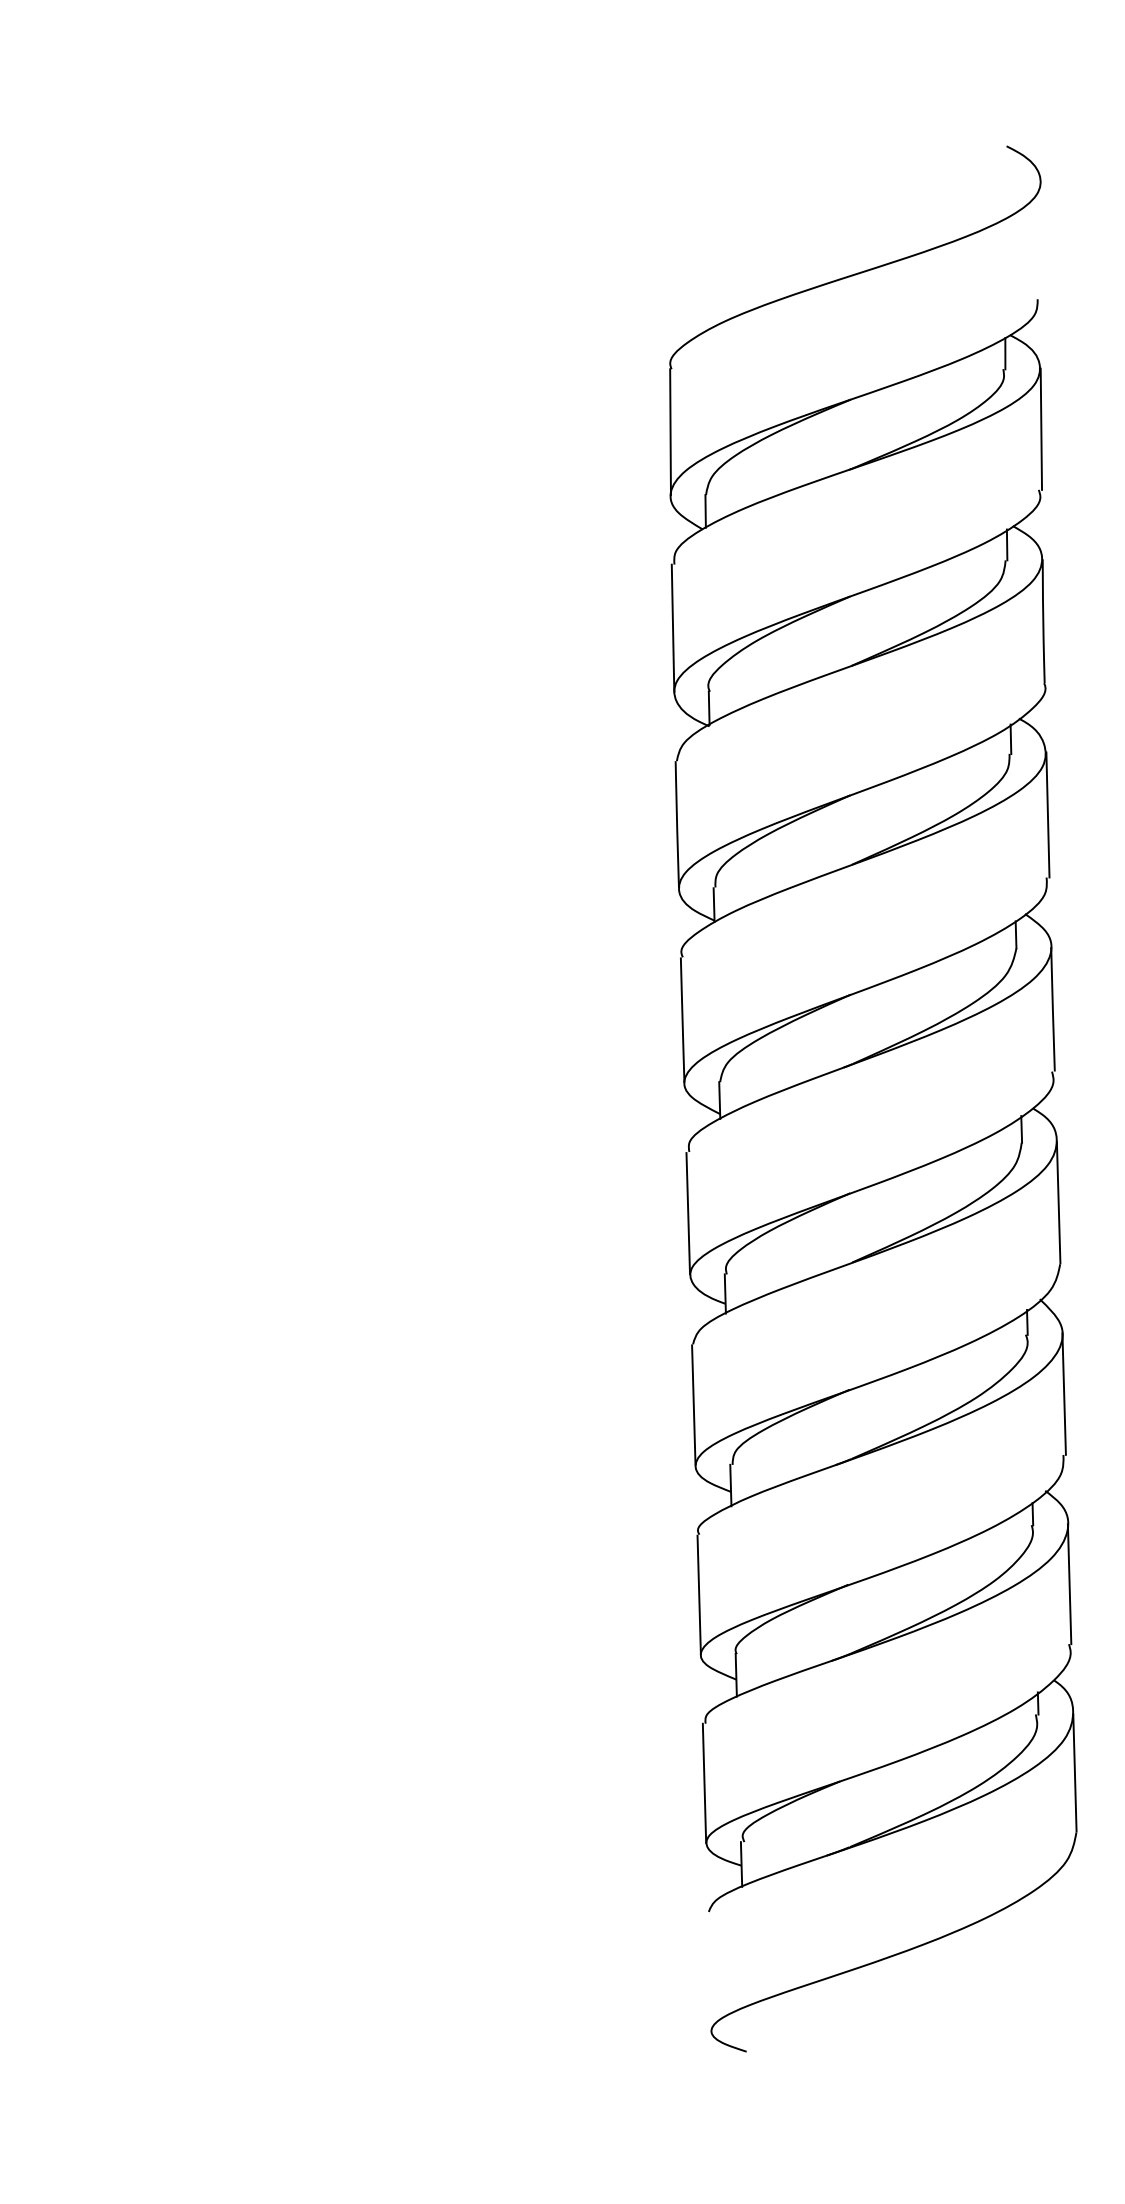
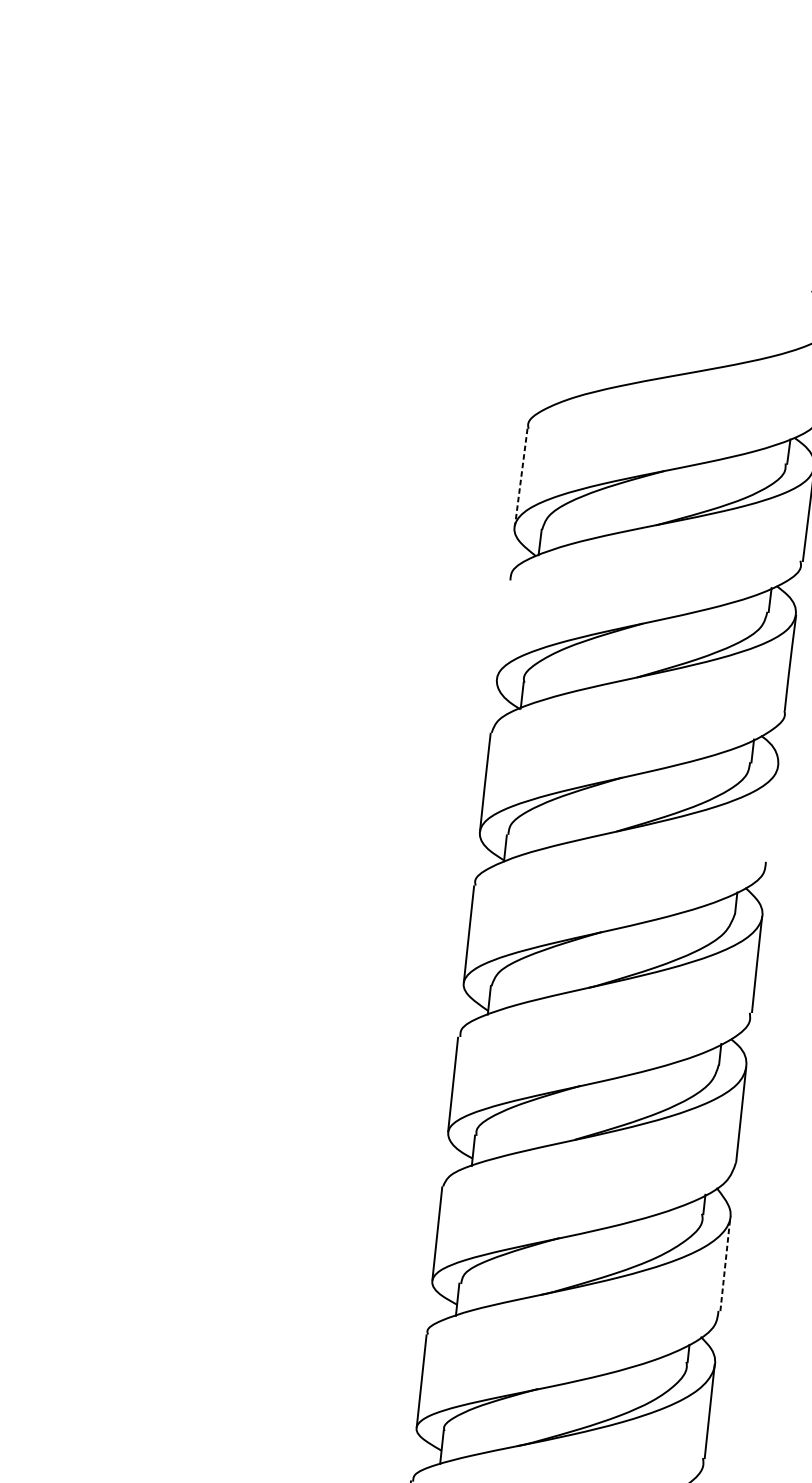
line: (670, 432) -> (521, 477), solid -> dashed
line: (672, 627) -> (502, 628), removed
line: (1047, 814) -> (773, 813), removed
line: (1064, 1394) -> (725, 1264), solid -> dashed

